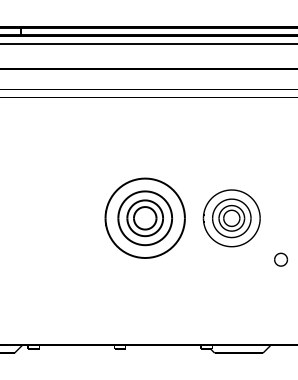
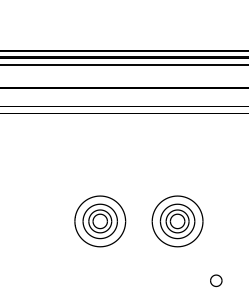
part: (145, 218) -> (100, 221), size x0.71
part: (281, 259) -> (216, 280), moved

